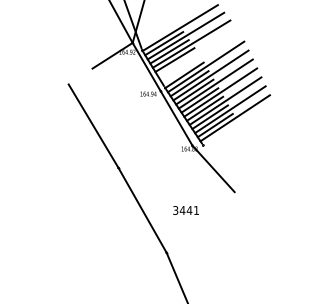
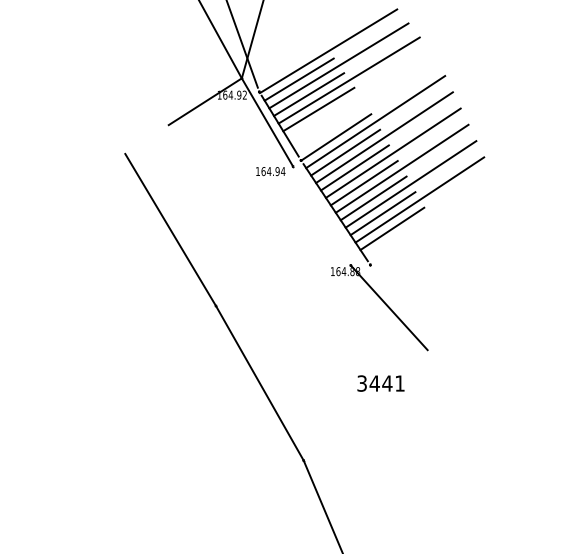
line: (176, 118) -> (321, 215), removed
line: (234, 118) -> (427, 215), removed
text: (185, 210) -> (379, 383), moved

